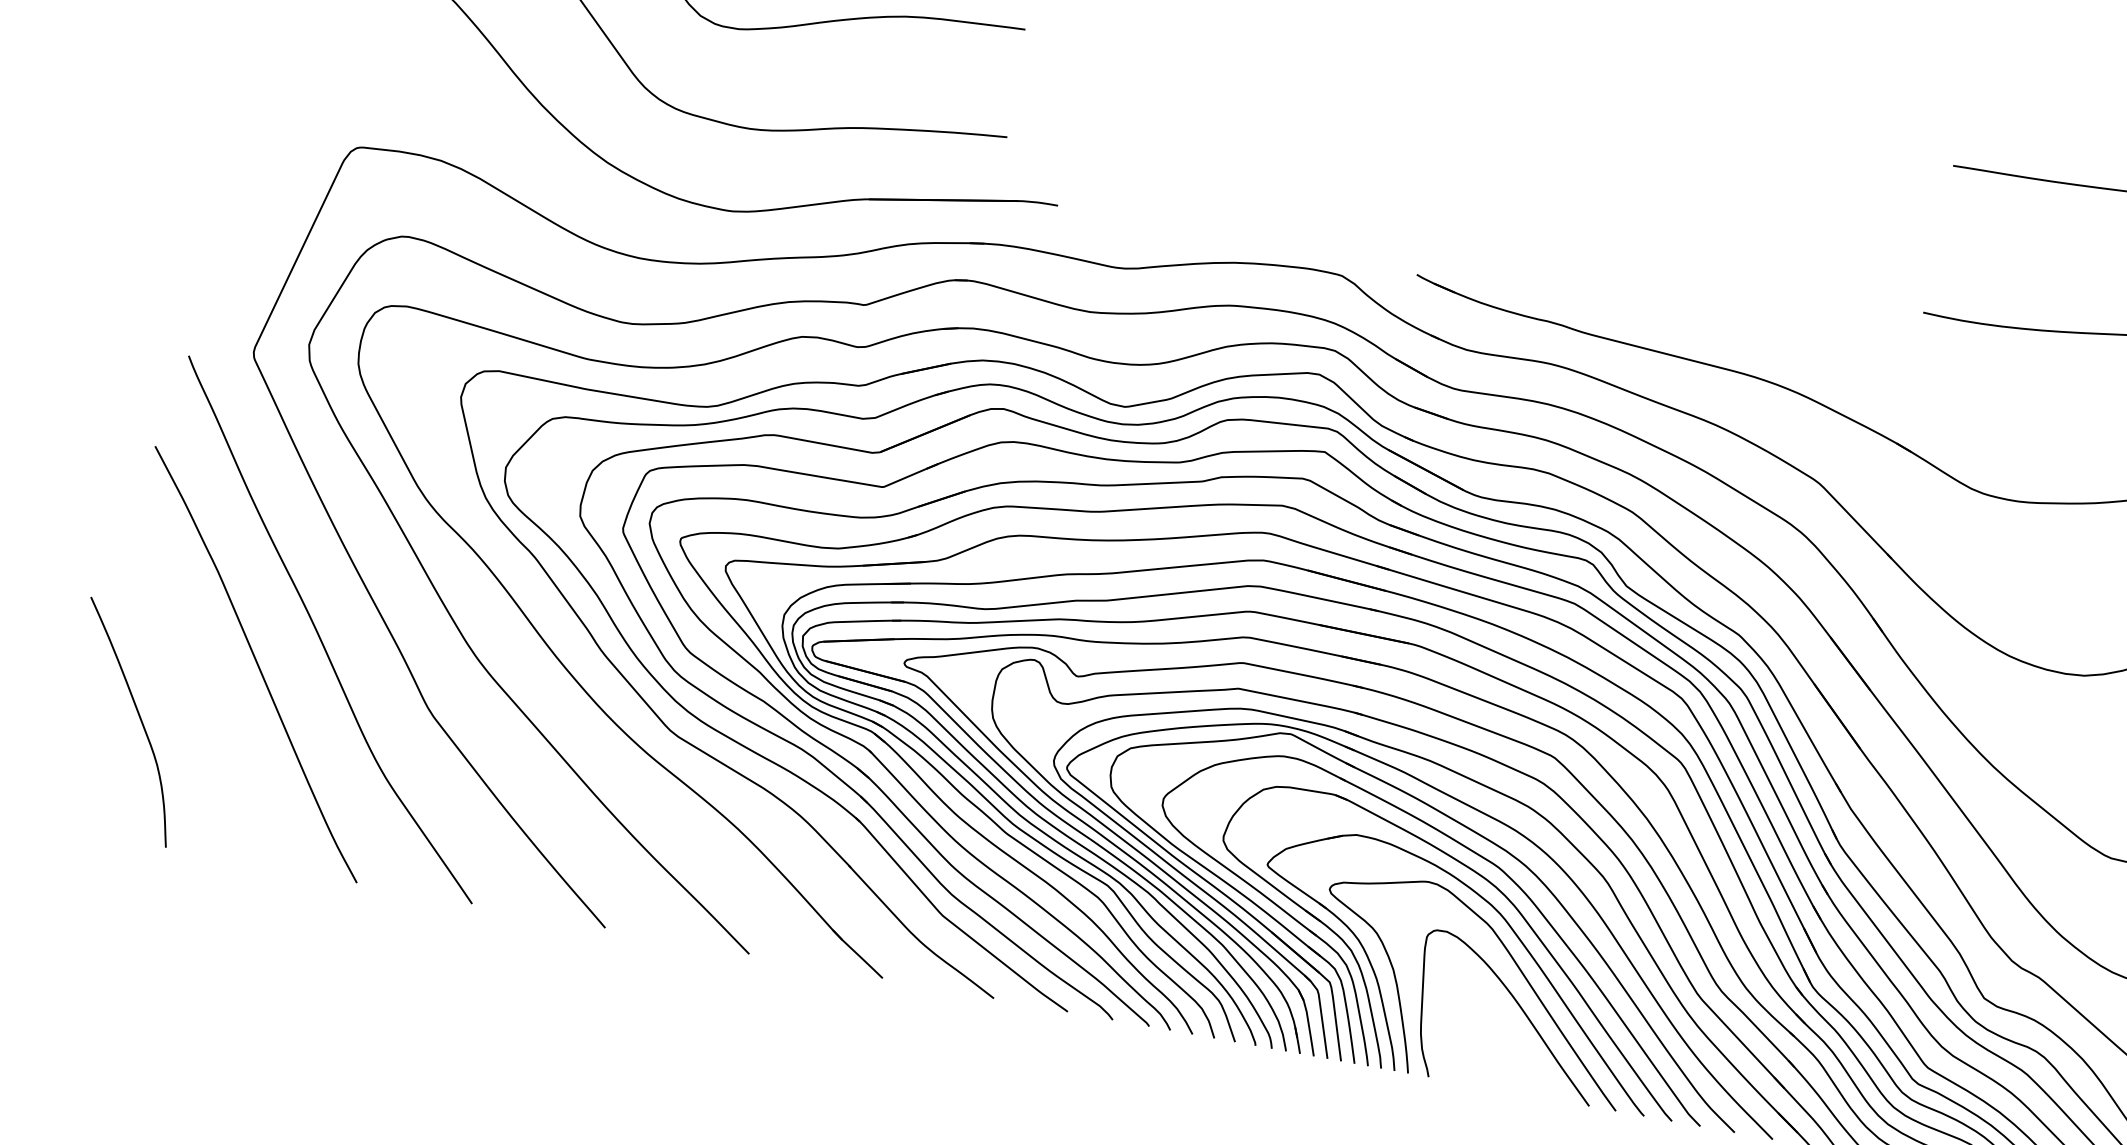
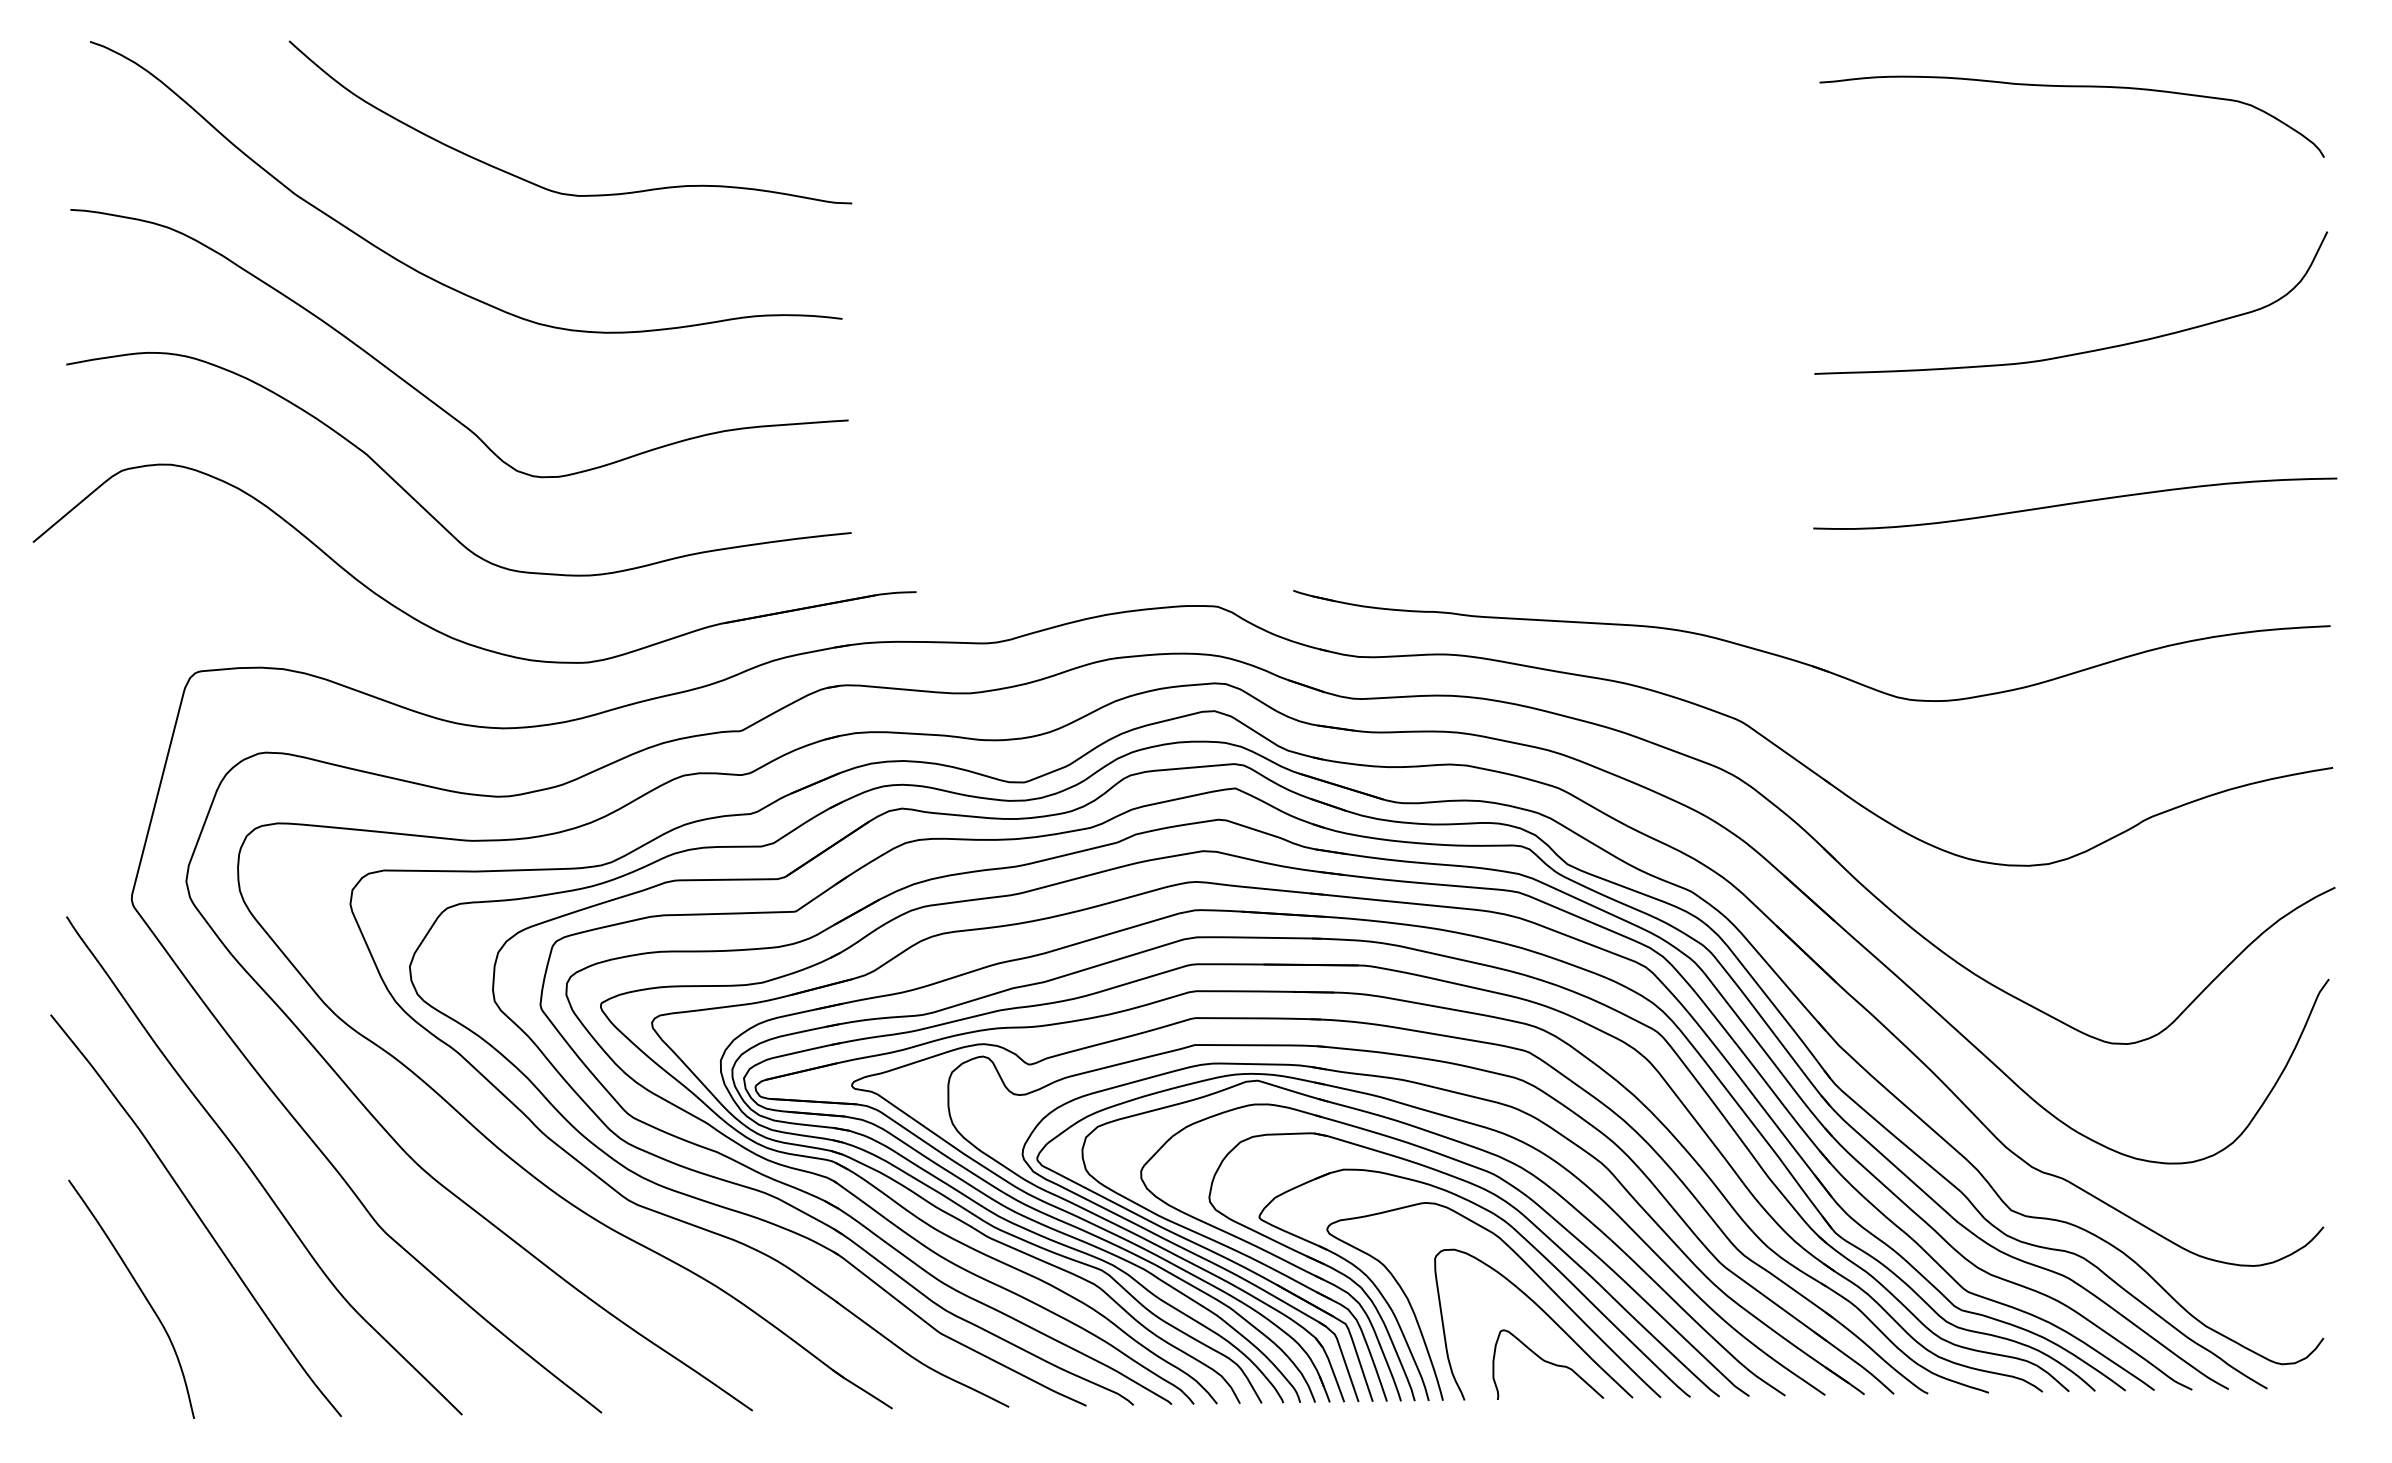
curve: (138, 716) -> (140, 1291), moved
curve: (1515, 1057) -> (1548, 1363), added

